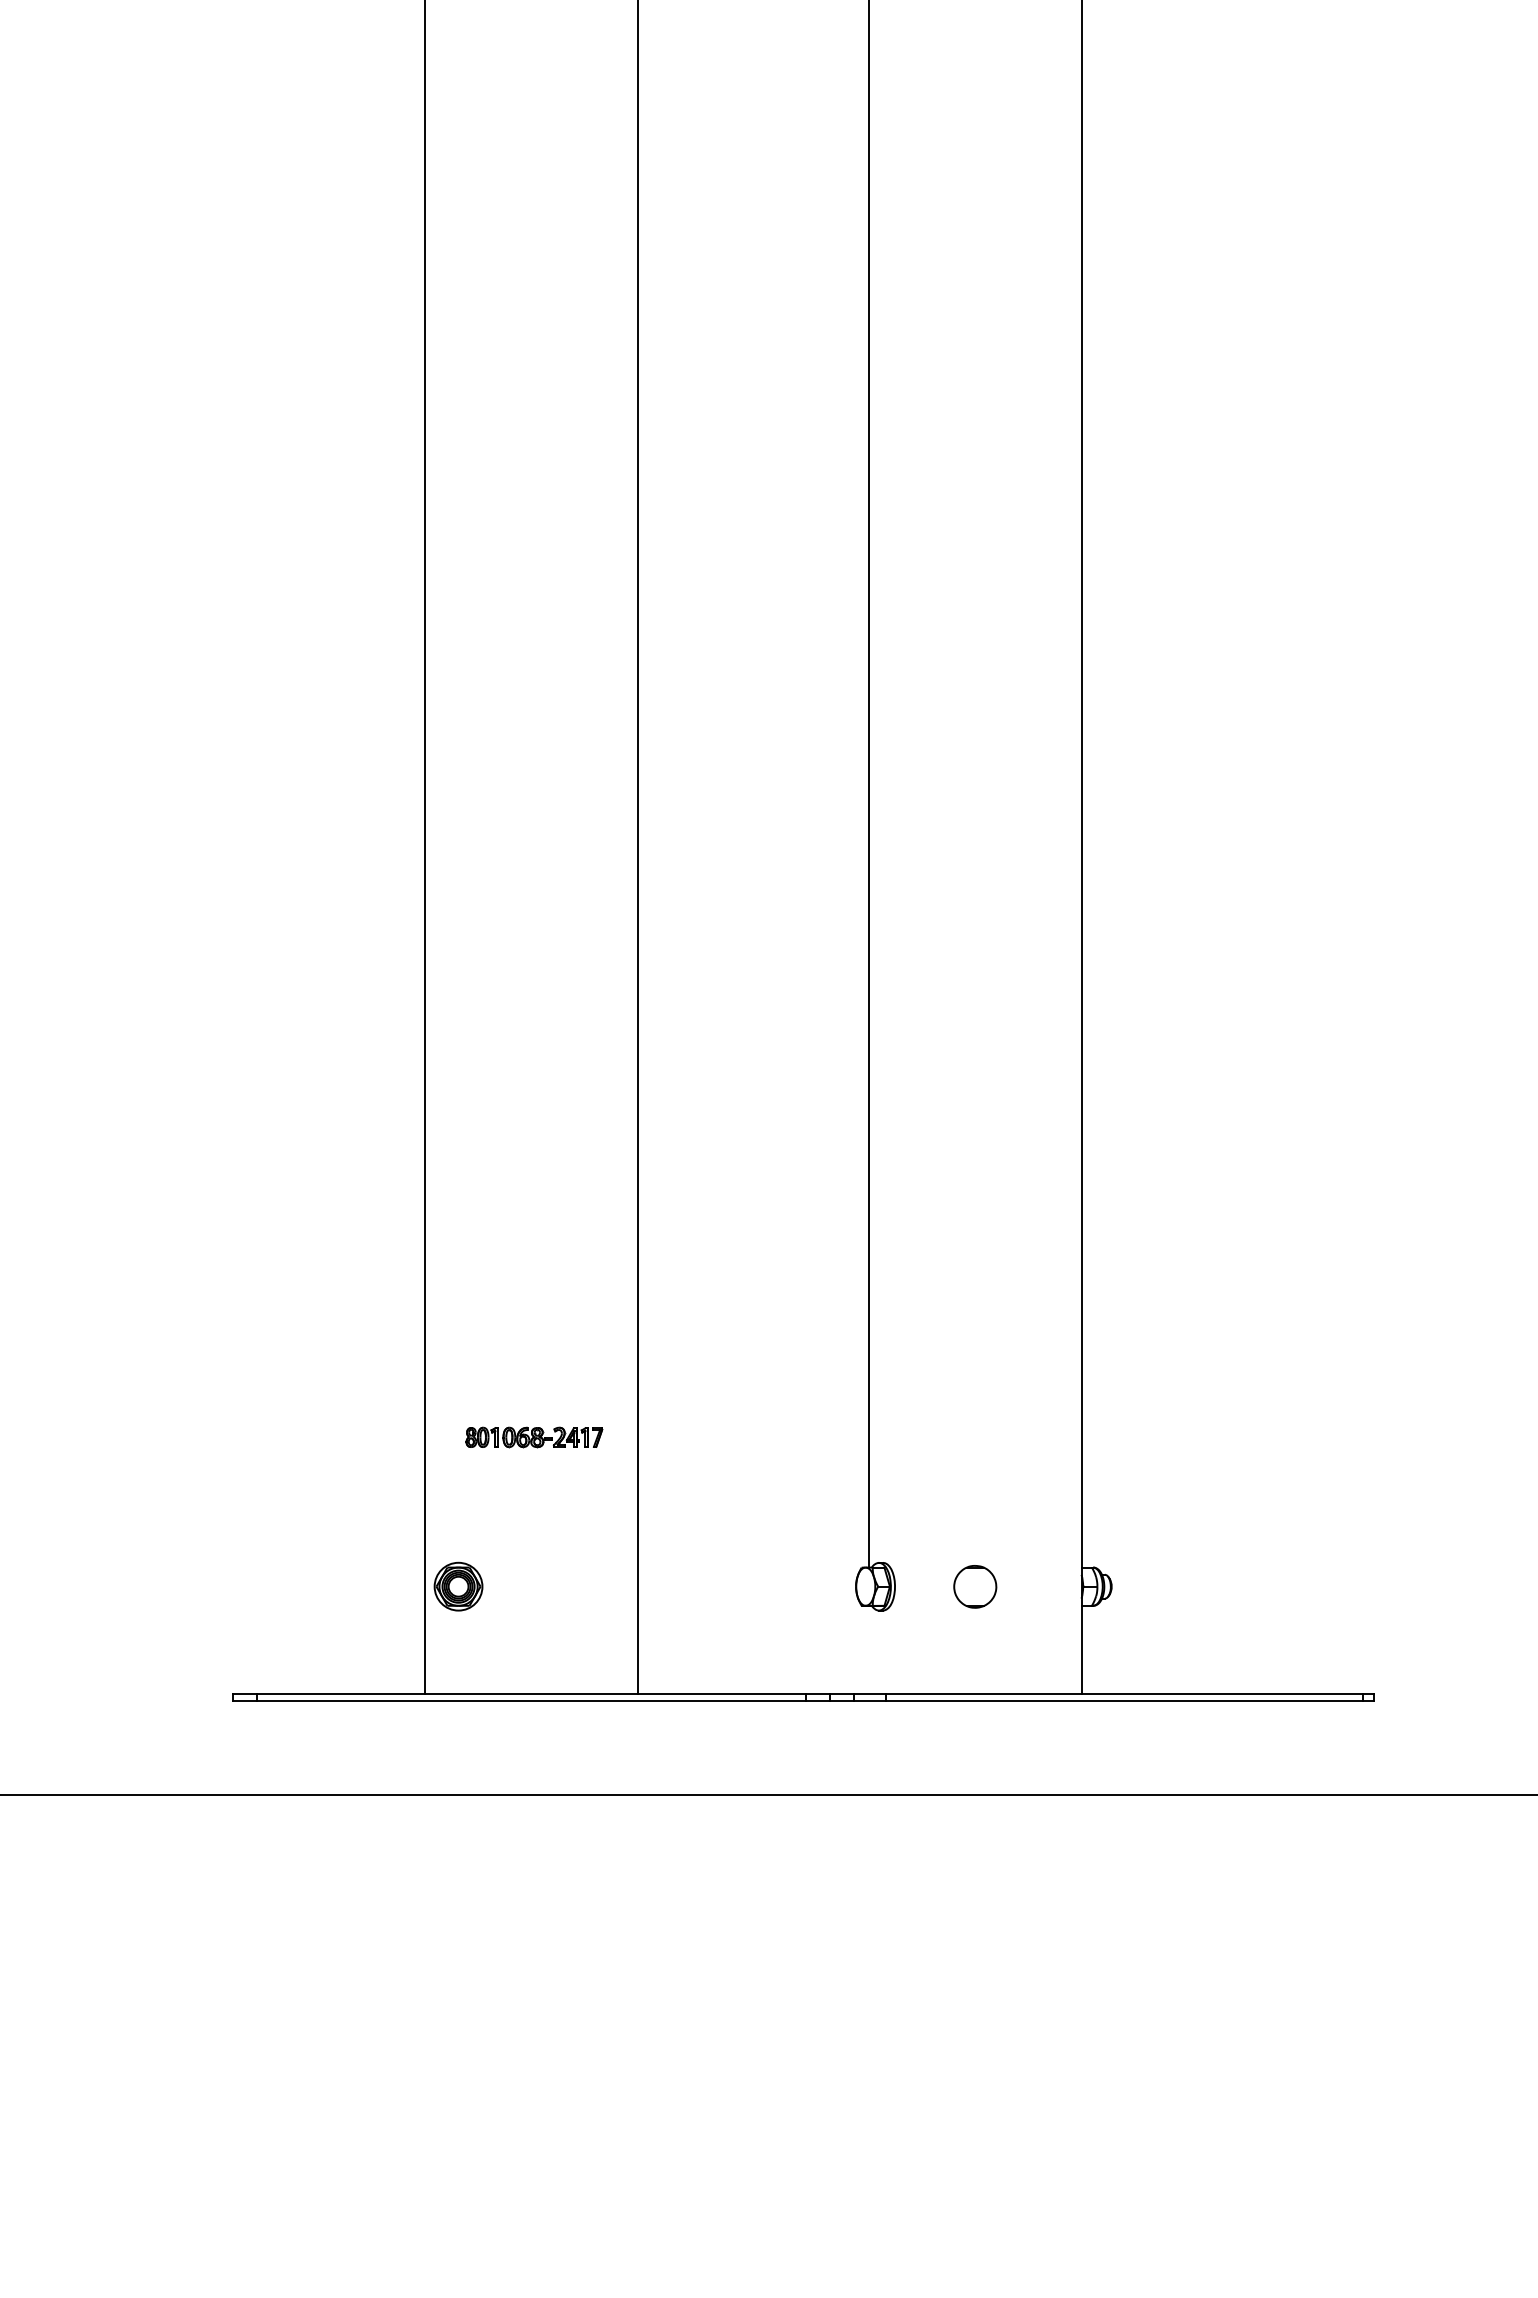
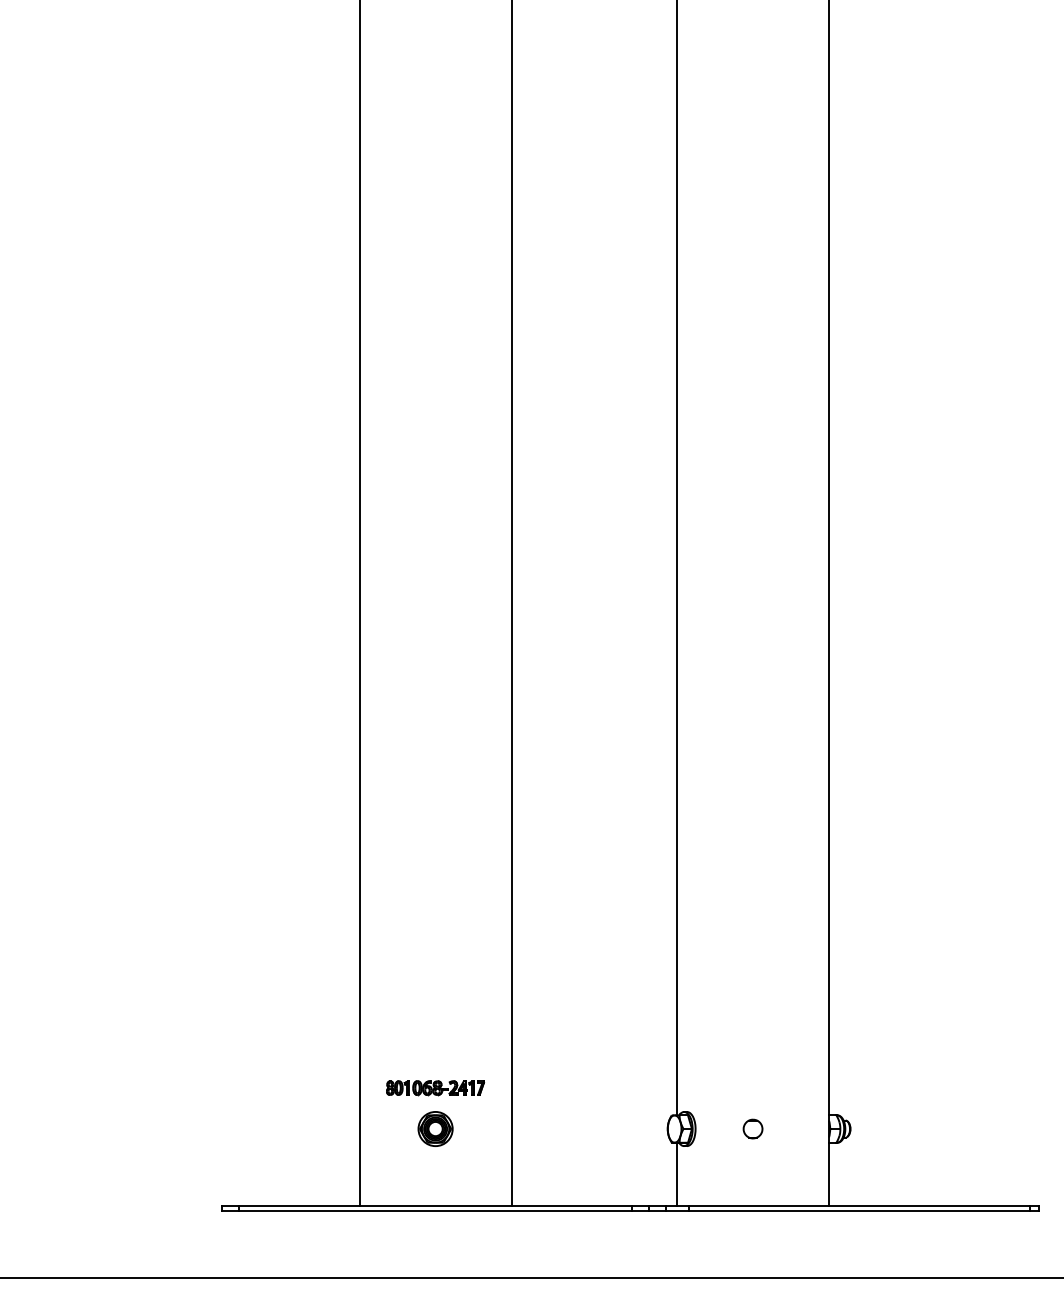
part: (534, 1437) -> (435, 1088), moved
part: (458, 1586) -> (435, 1128), moved
part: (975, 1586) -> (753, 1128), size x0.62
line: (869, 1649) -> (677, 1173), added

